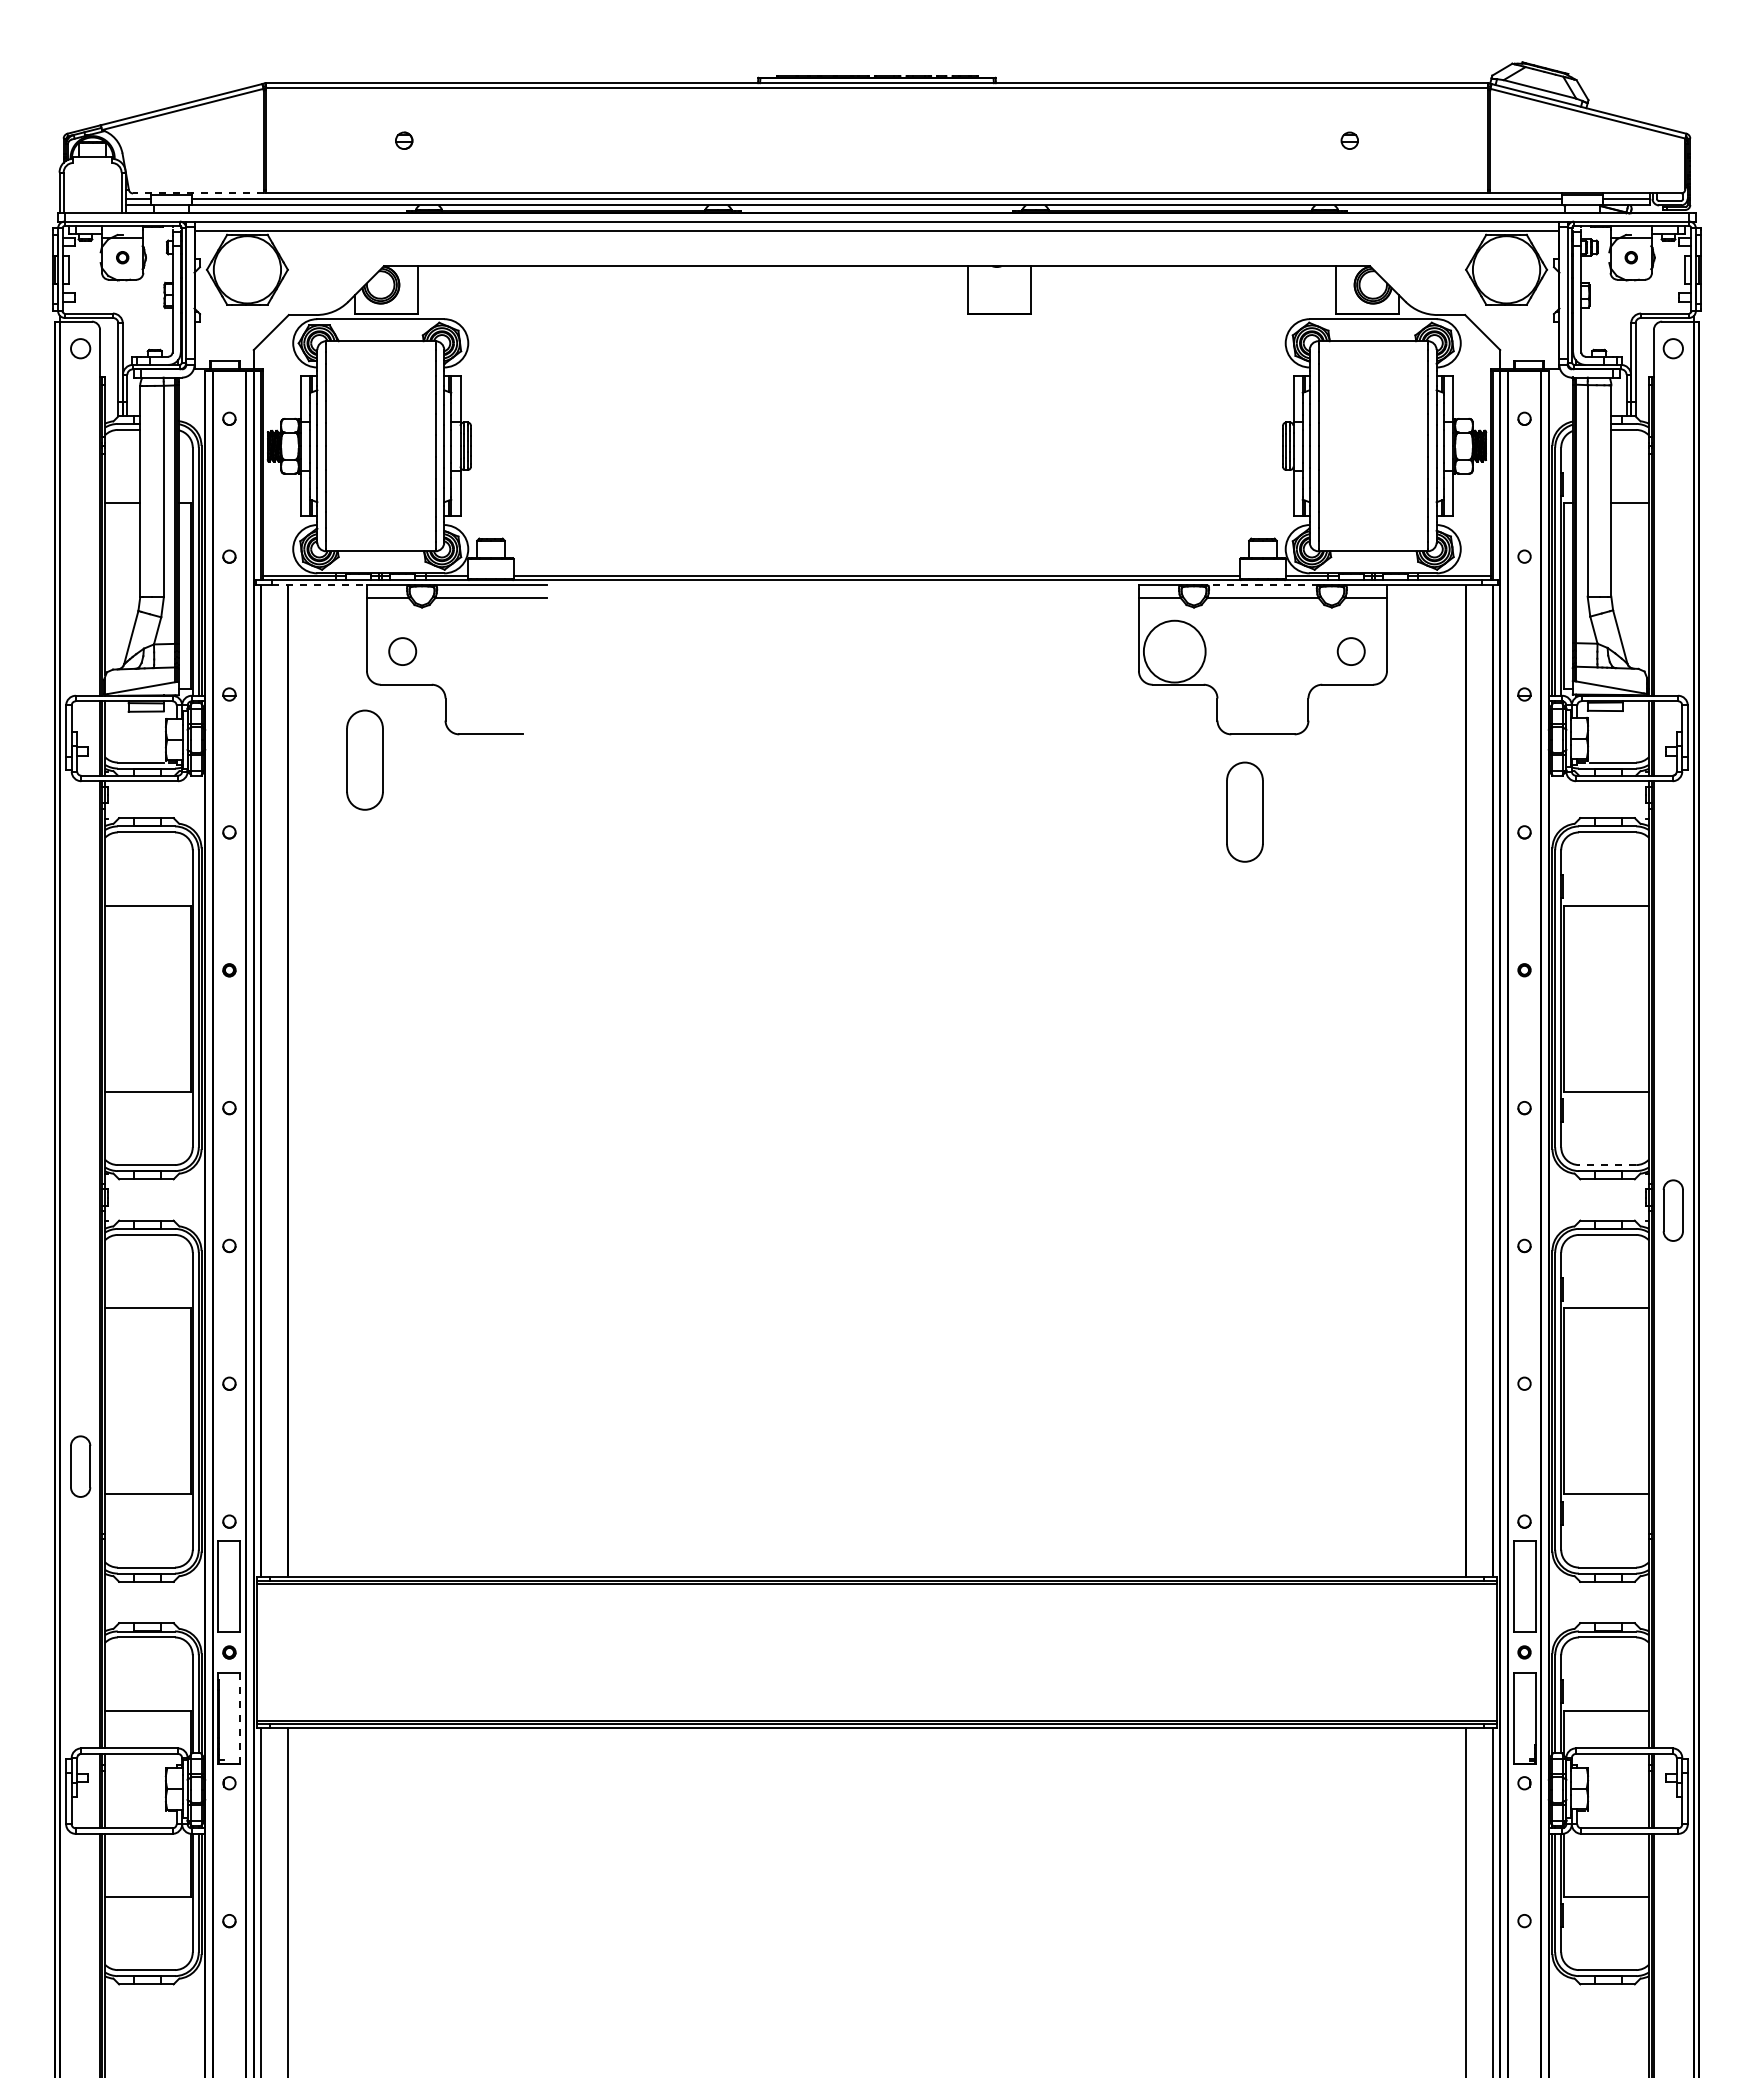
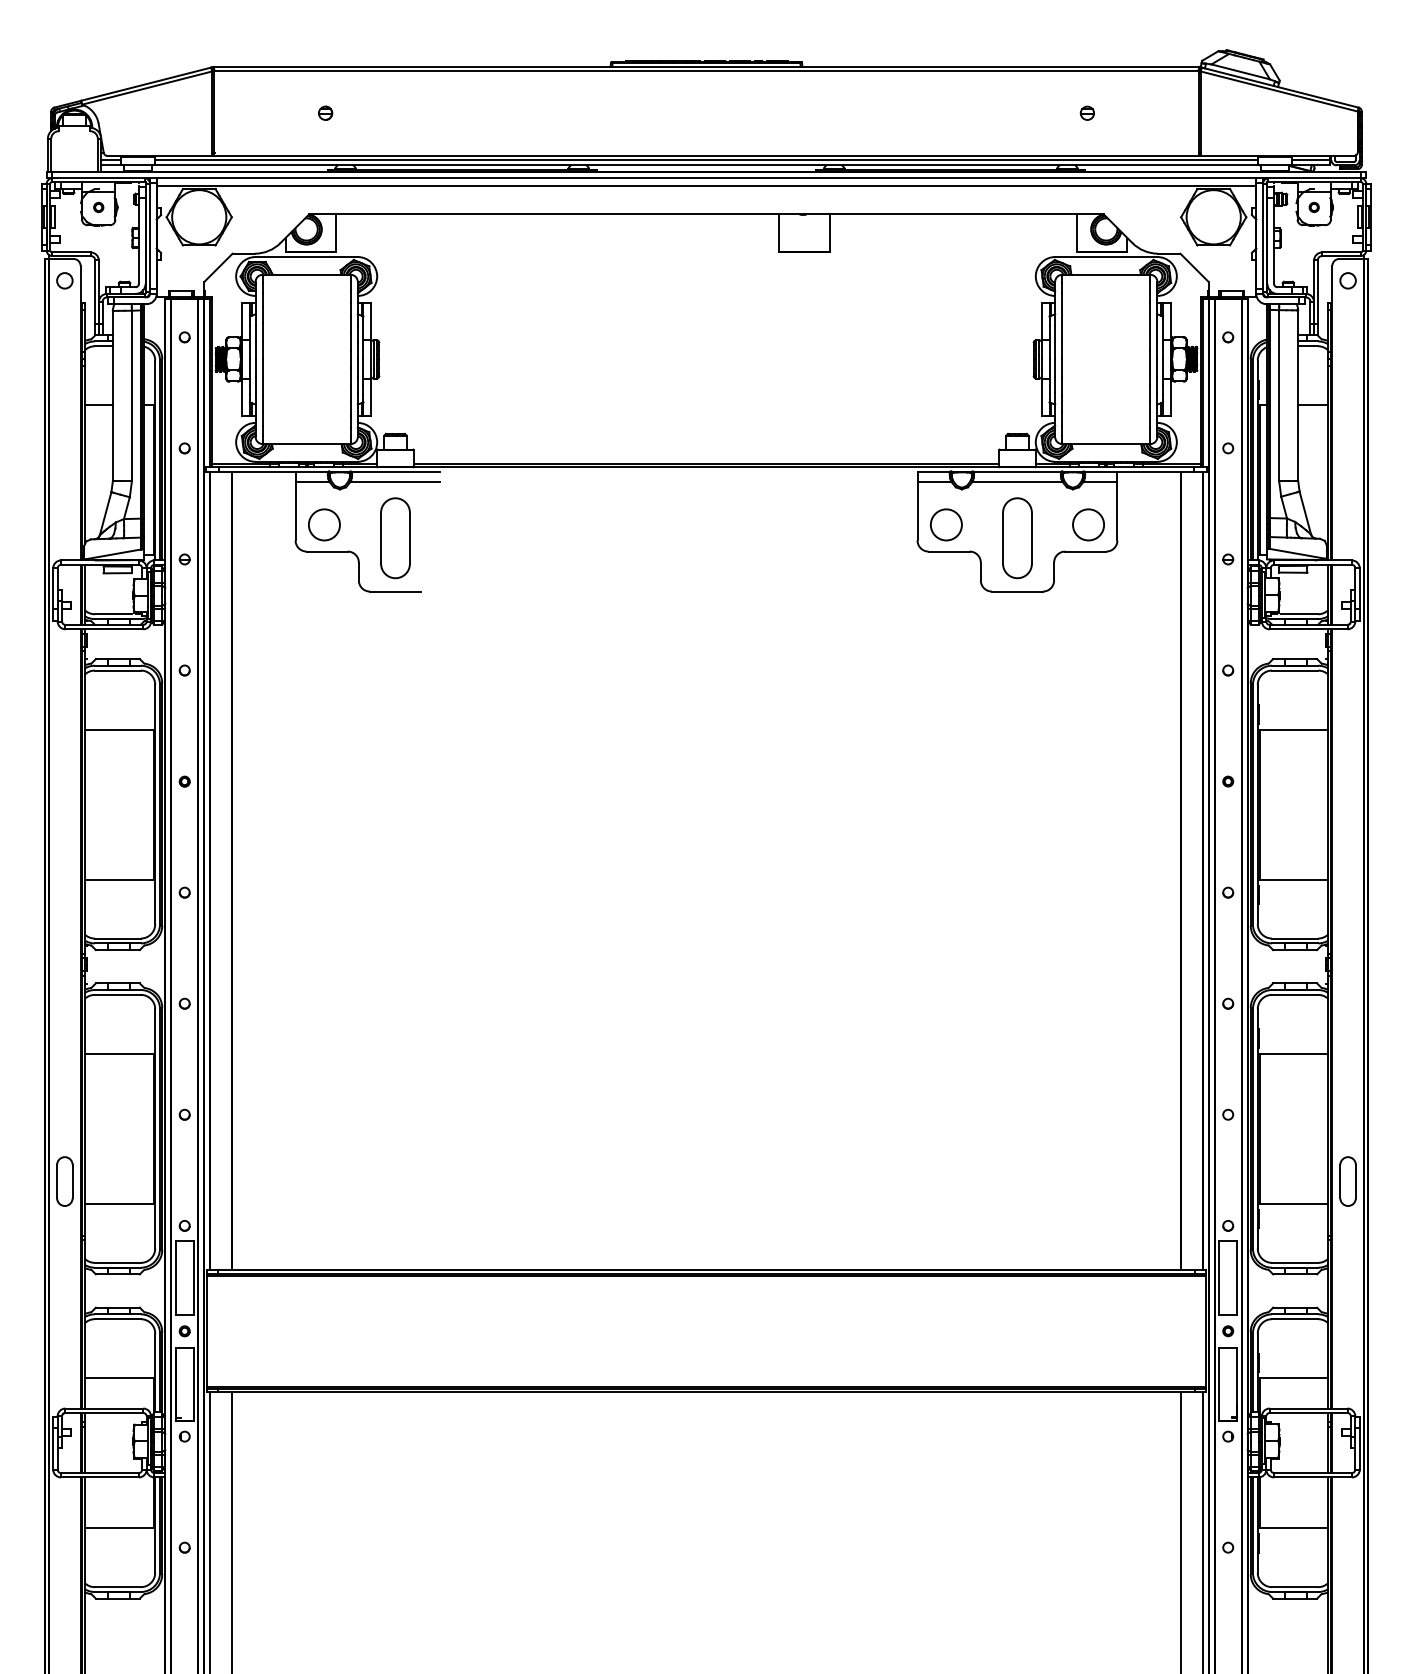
line: (197, 193) -> (159, 155), dashed -> solid
line: (320, 585) -> (258, 471), dashed -> solid
line: (1262, 585) -> (1017, 471), dashed -> solid
circle: (402, 651) -> (324, 524), size x1.43
circle: (1174, 651) -> (946, 524), size x0.62
circle: (1351, 651) -> (1088, 524), size x1.43
part: (364, 759) -> (395, 537), moved
part: (1244, 811) -> (1017, 537), moved
line: (1607, 1165) -> (1295, 938), dashed -> solid
part: (1672, 1210) -> (1347, 1181), moved
line: (240, 1718) -> (193, 1384), dashed -> solid

